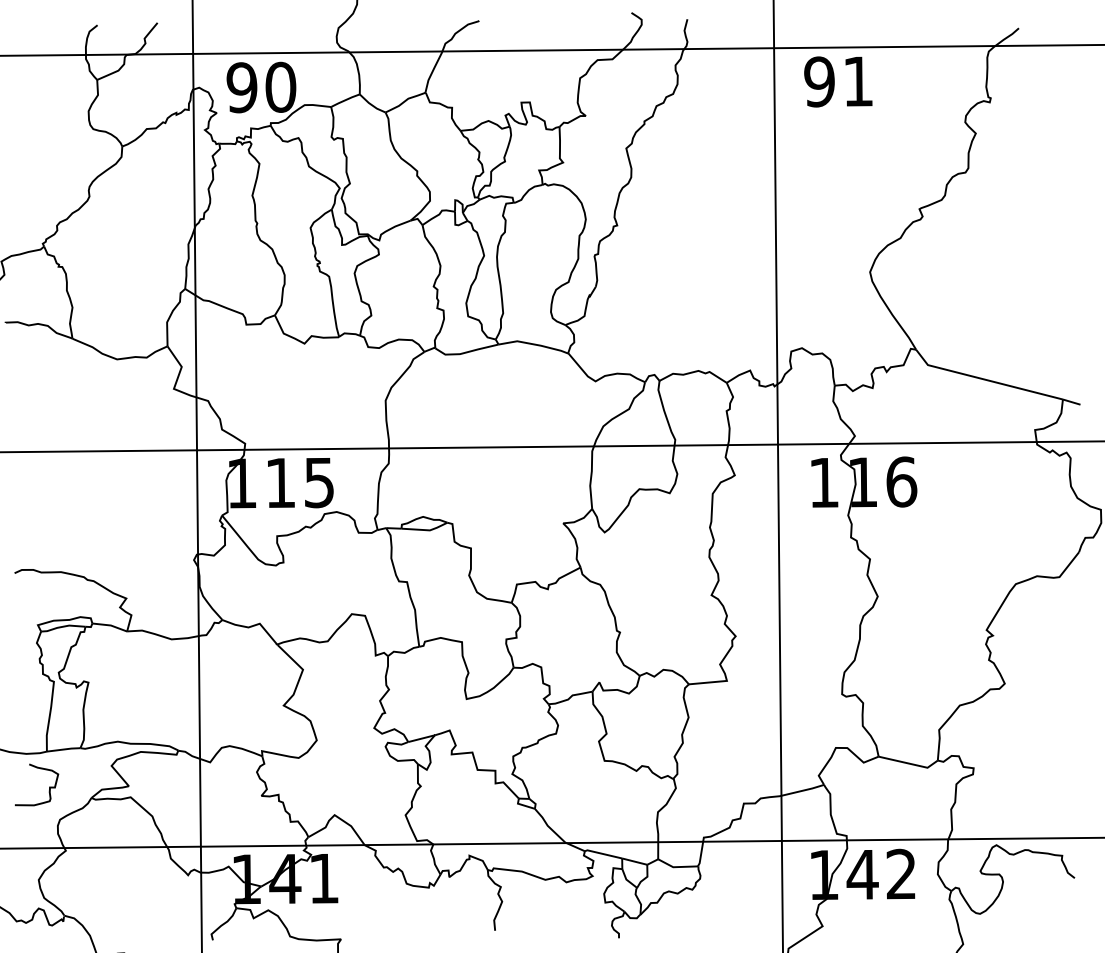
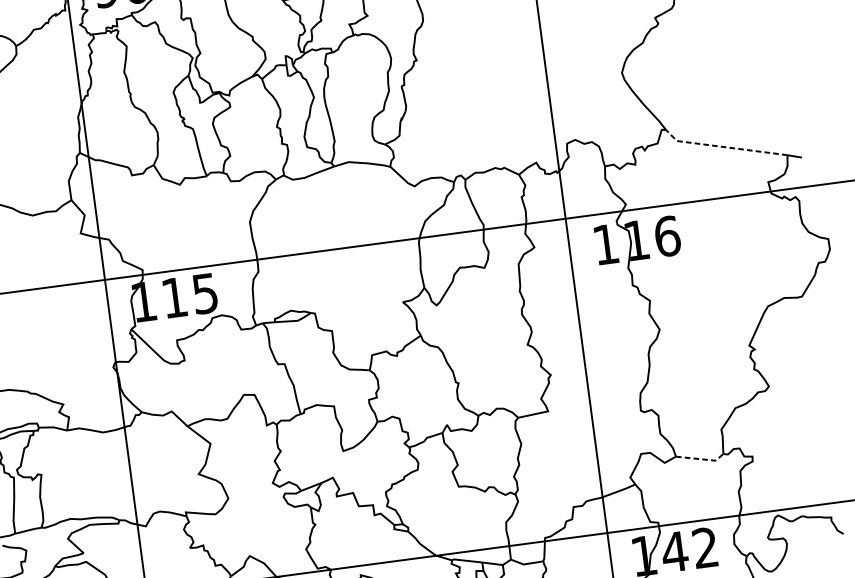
line: (984, 379) -> (723, 146), solid -> dashed
line: (910, 763) -> (701, 459), solid -> dashed

